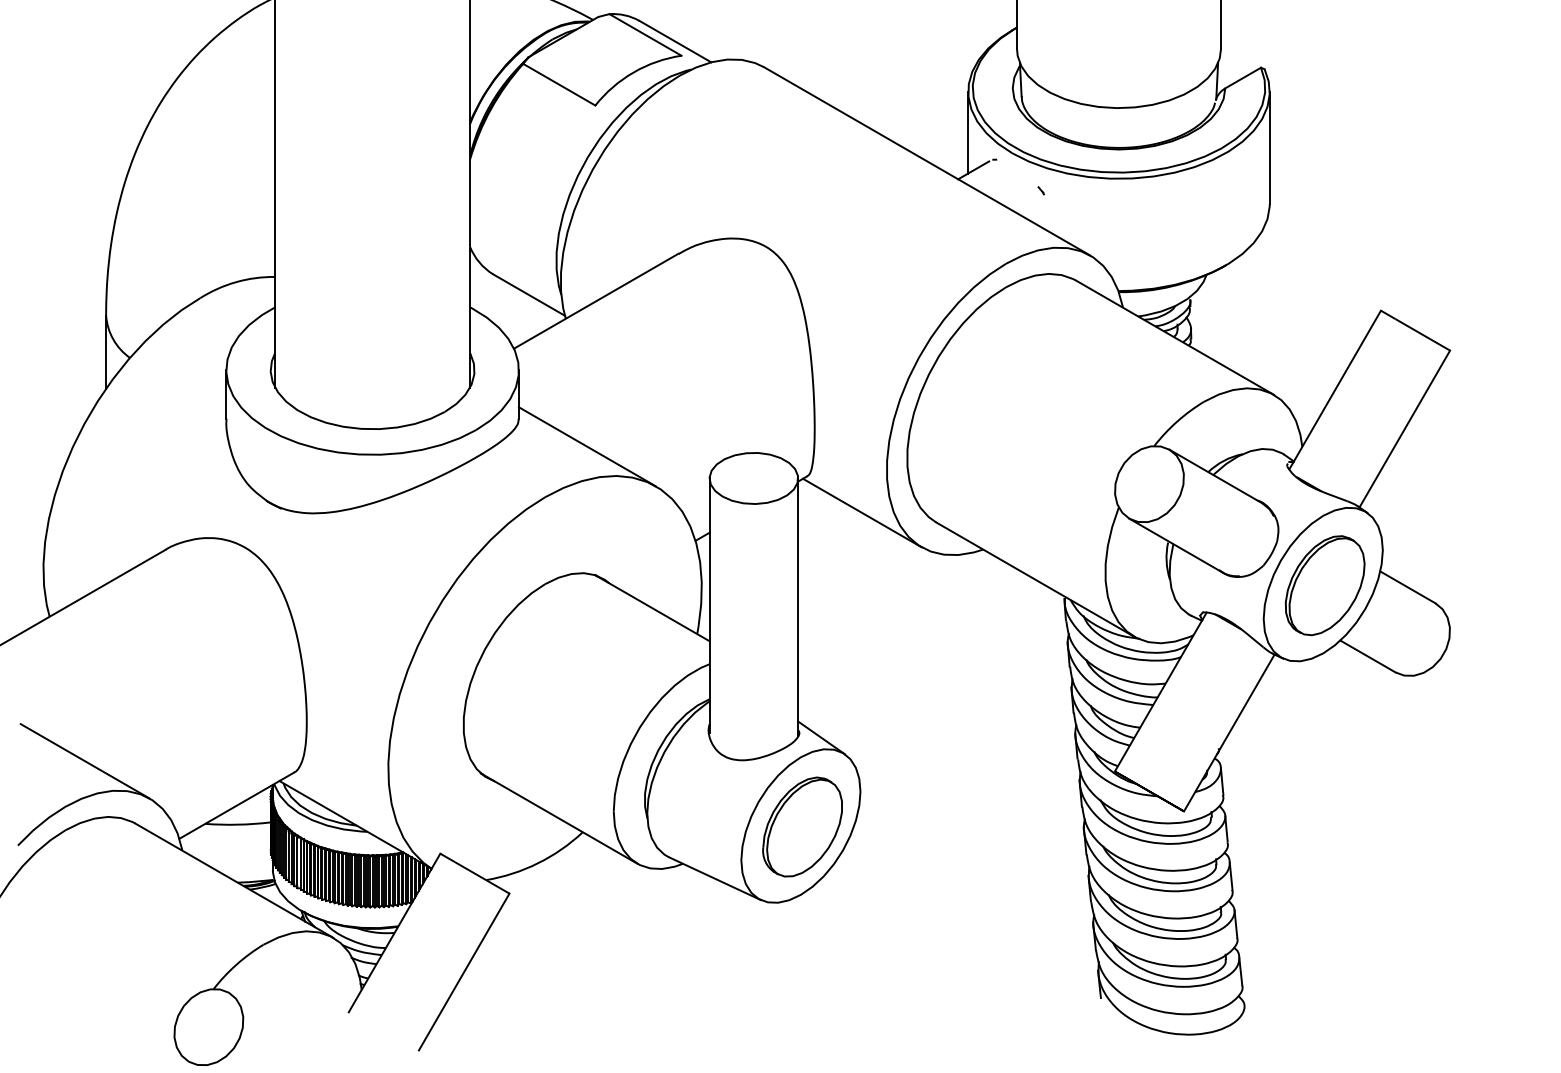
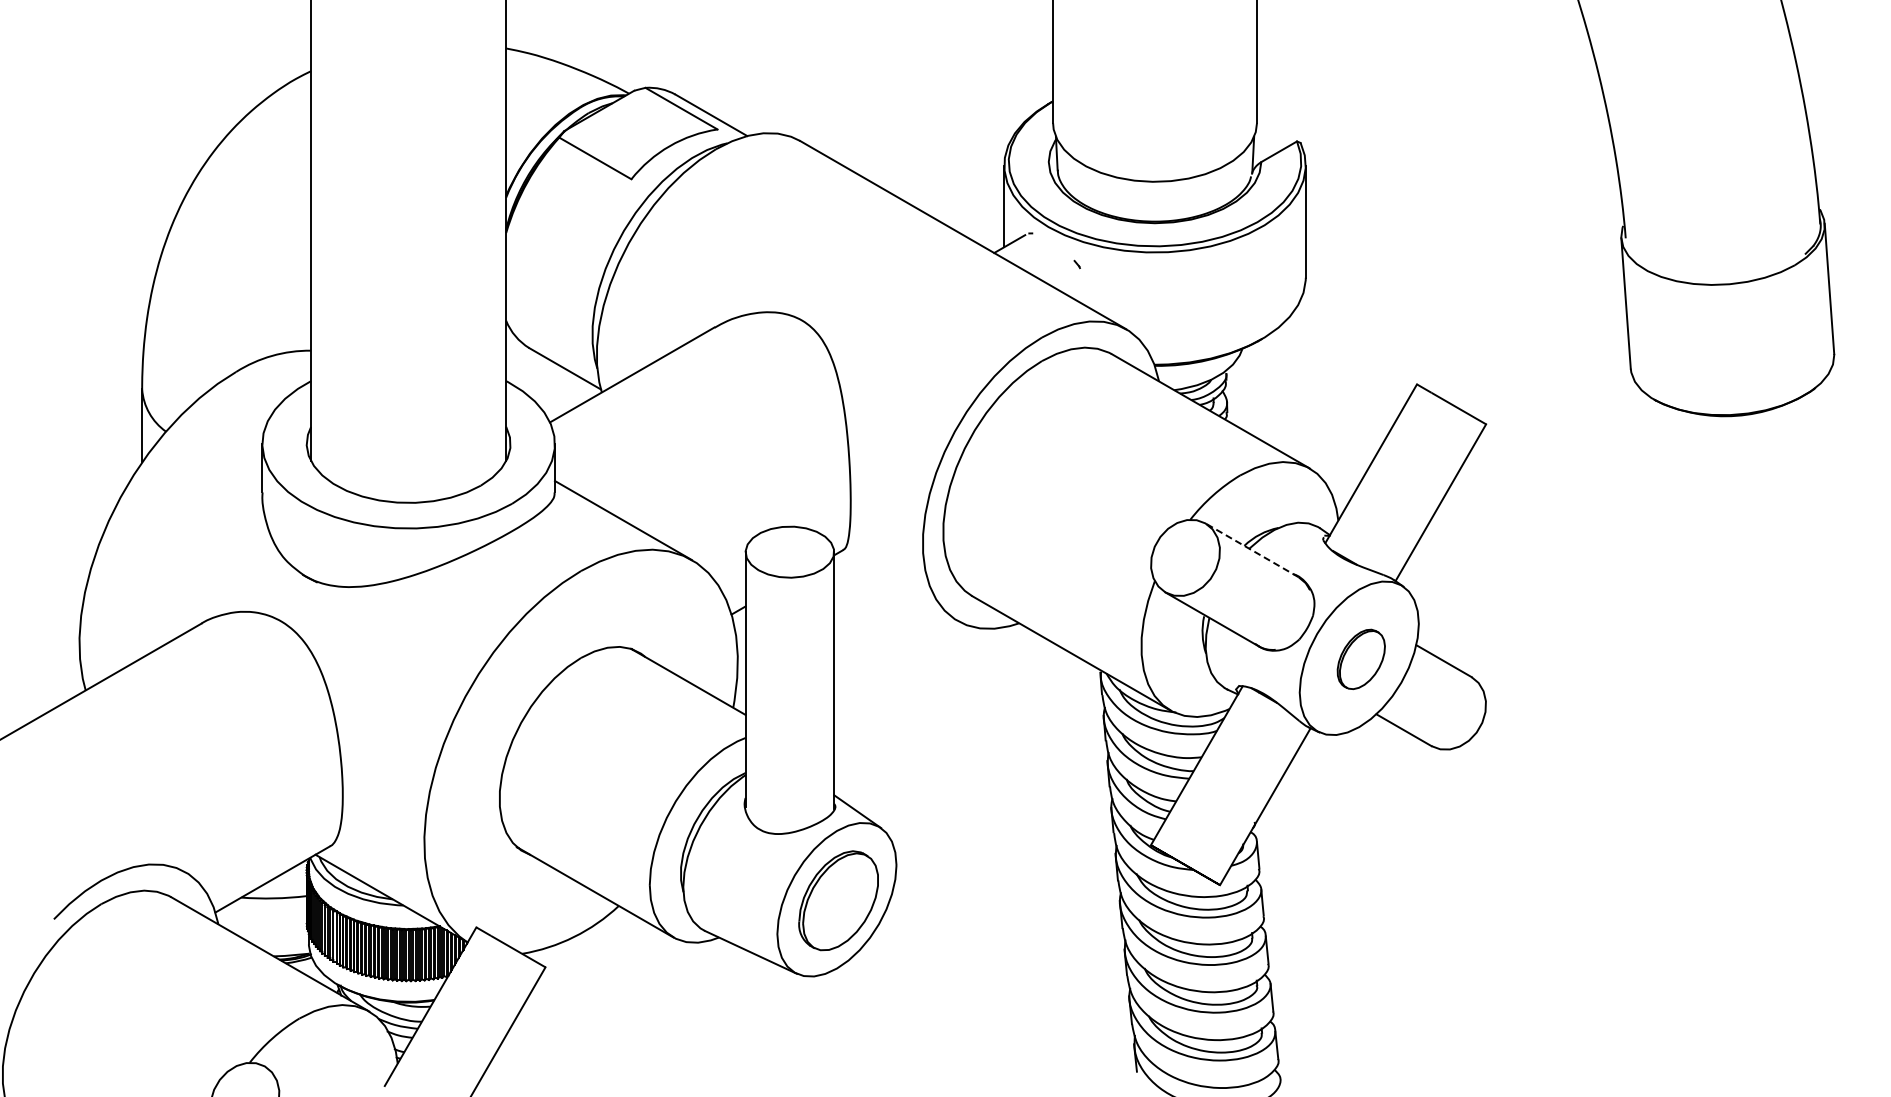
line: (1216, 476) -> (1252, 550), solid -> dashed
line: (862, 512) -> (898, 586), removed
part: (1325, 585) -> (1361, 659), size x0.6
line: (84, 760) -> (120, 834), removed

